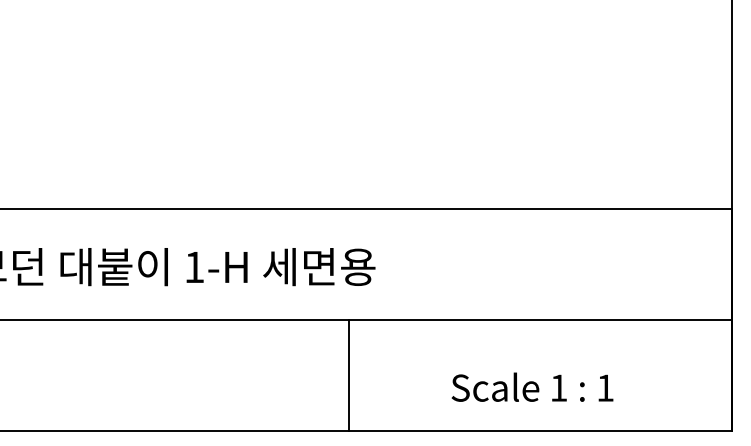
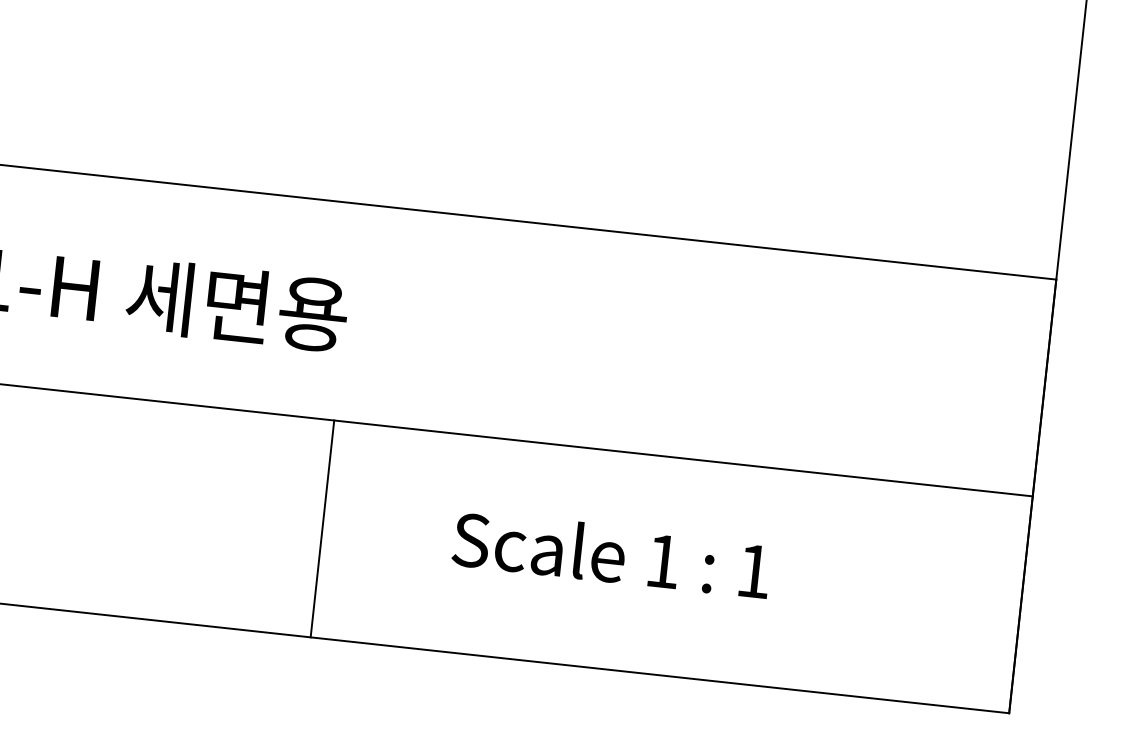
line: (348, 374) -> (322, 527), moved
text: (532, 386) -> (611, 552), moved

